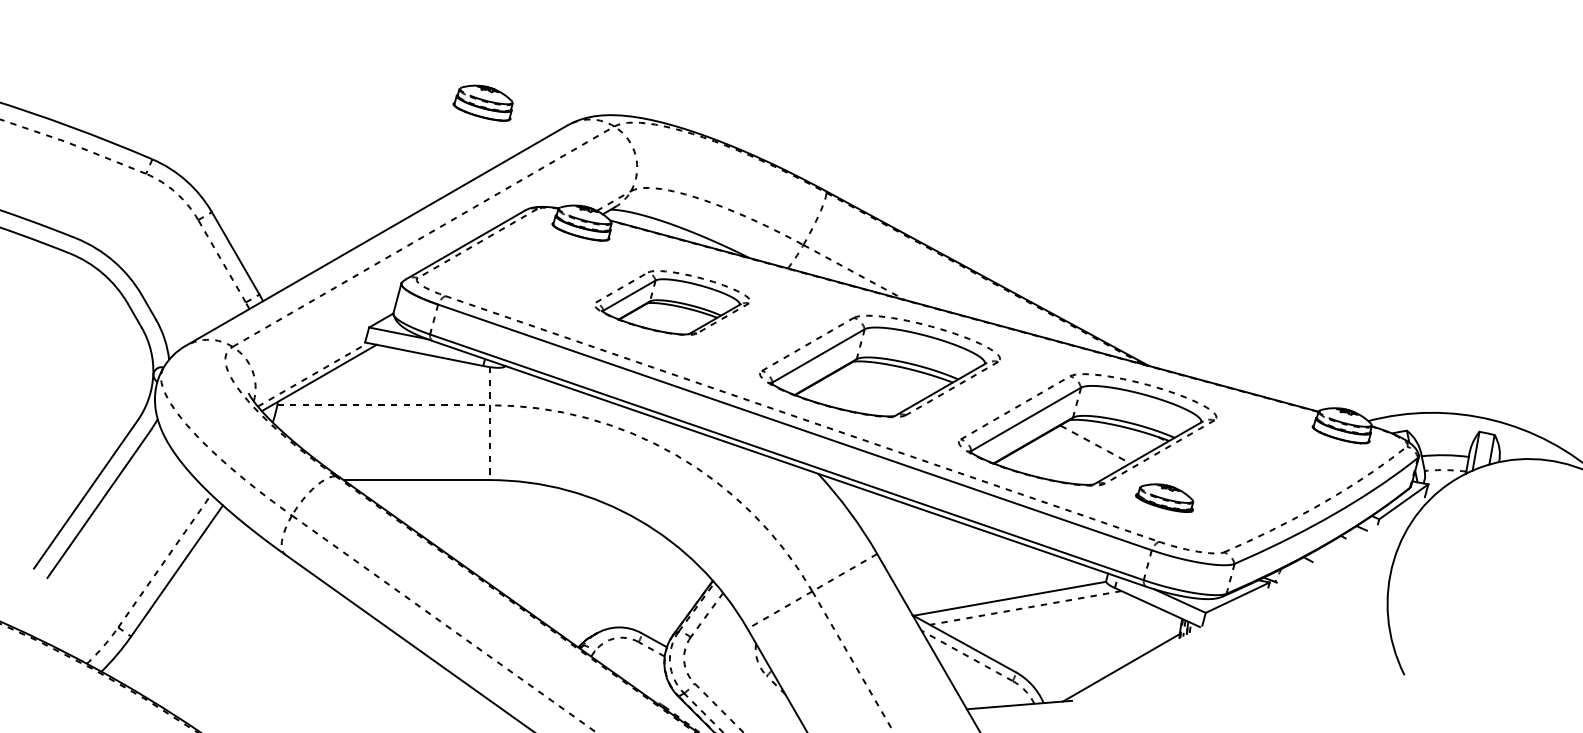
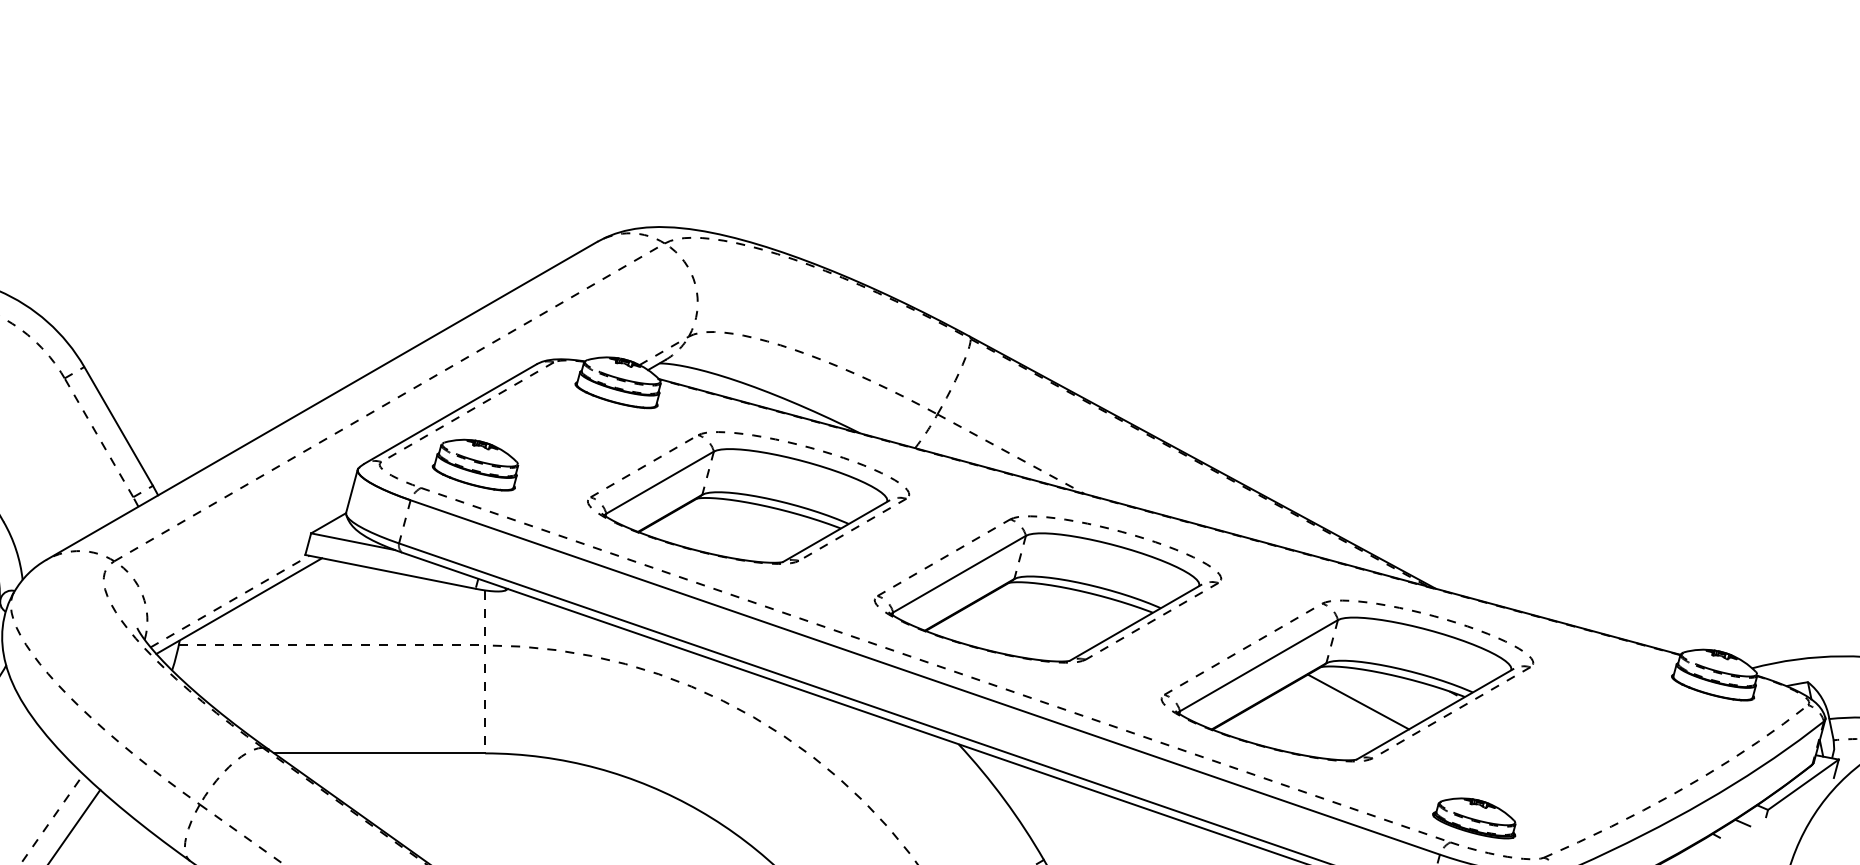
part: (482, 102) -> (474, 464), moved
part: (672, 302) -> (748, 497), size x1.43
line: (1095, 444) -> (1358, 702), dashed -> solid
part: (1164, 497) -> (1474, 817), moved

